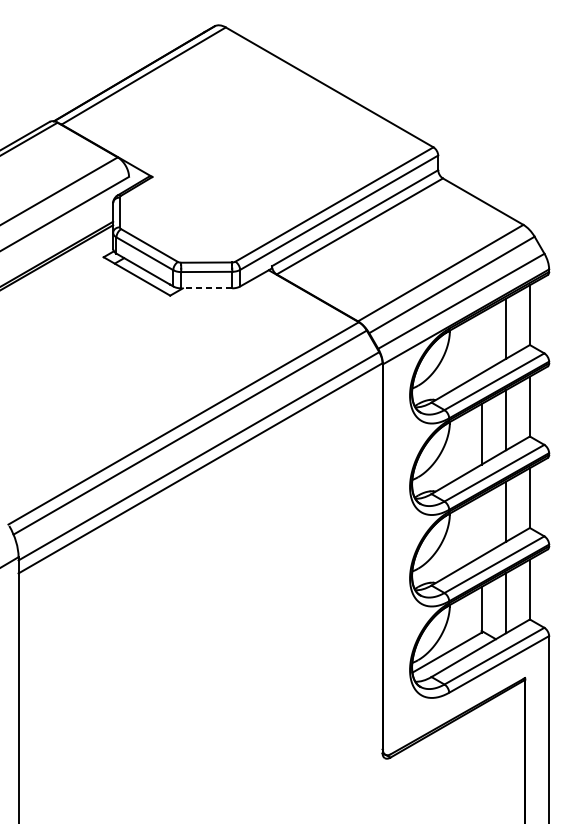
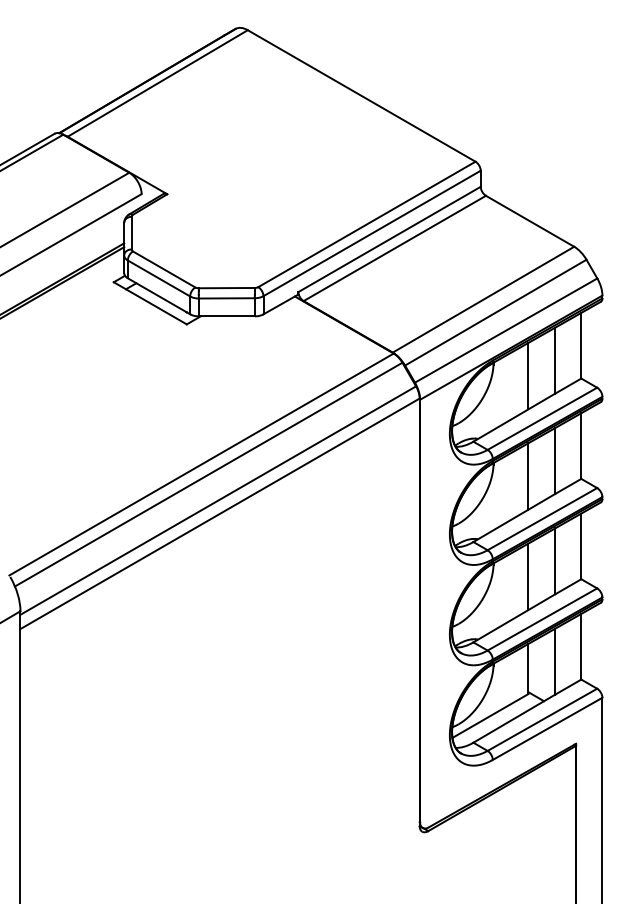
line: (206, 288) -> (226, 316), dashed -> solid
line: (481, 342) -> (528, 375), added
line: (481, 525) -> (528, 576), added

